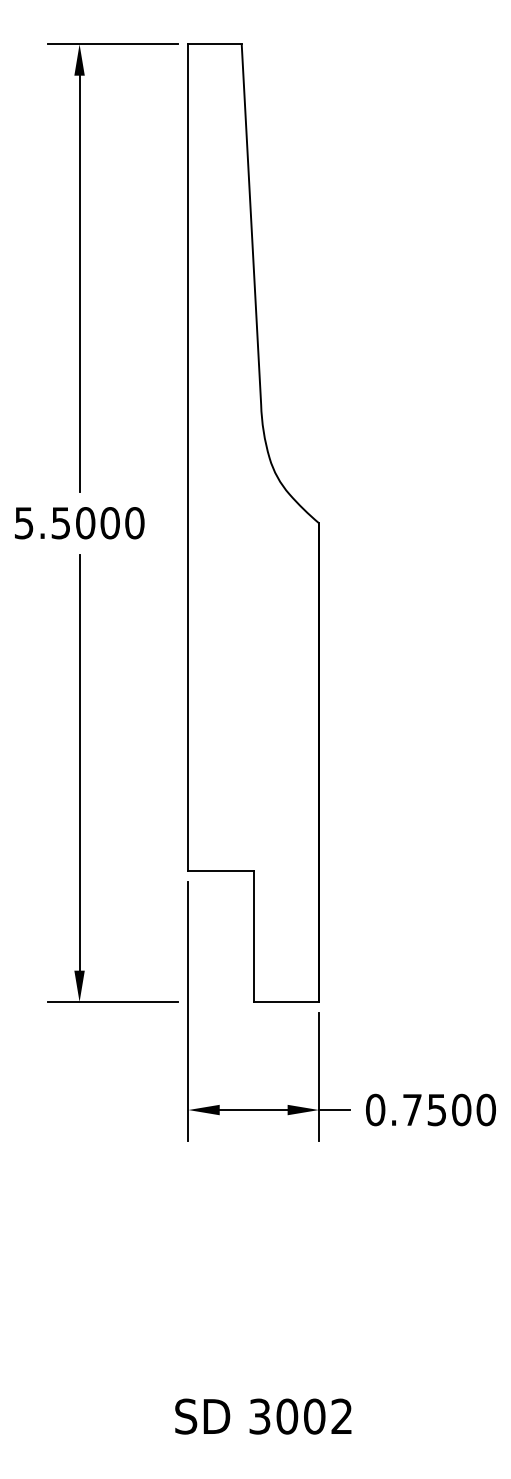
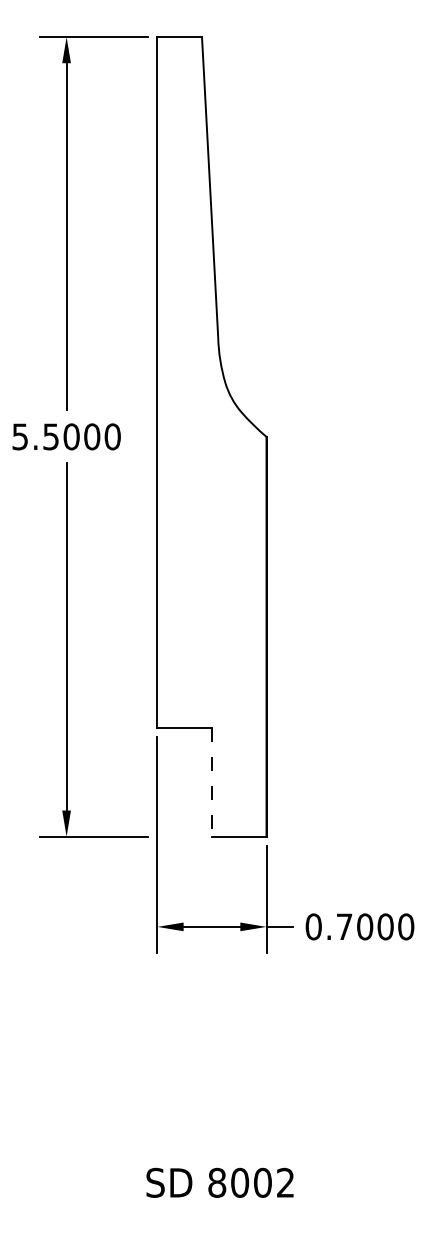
line: (253, 937) -> (211, 782), solid -> dashed
text: (437, 1109) -> (365, 926), 0.7500 -> 0.7000
text: (260, 1416) -> (217, 1182), 3002 -> 8002

